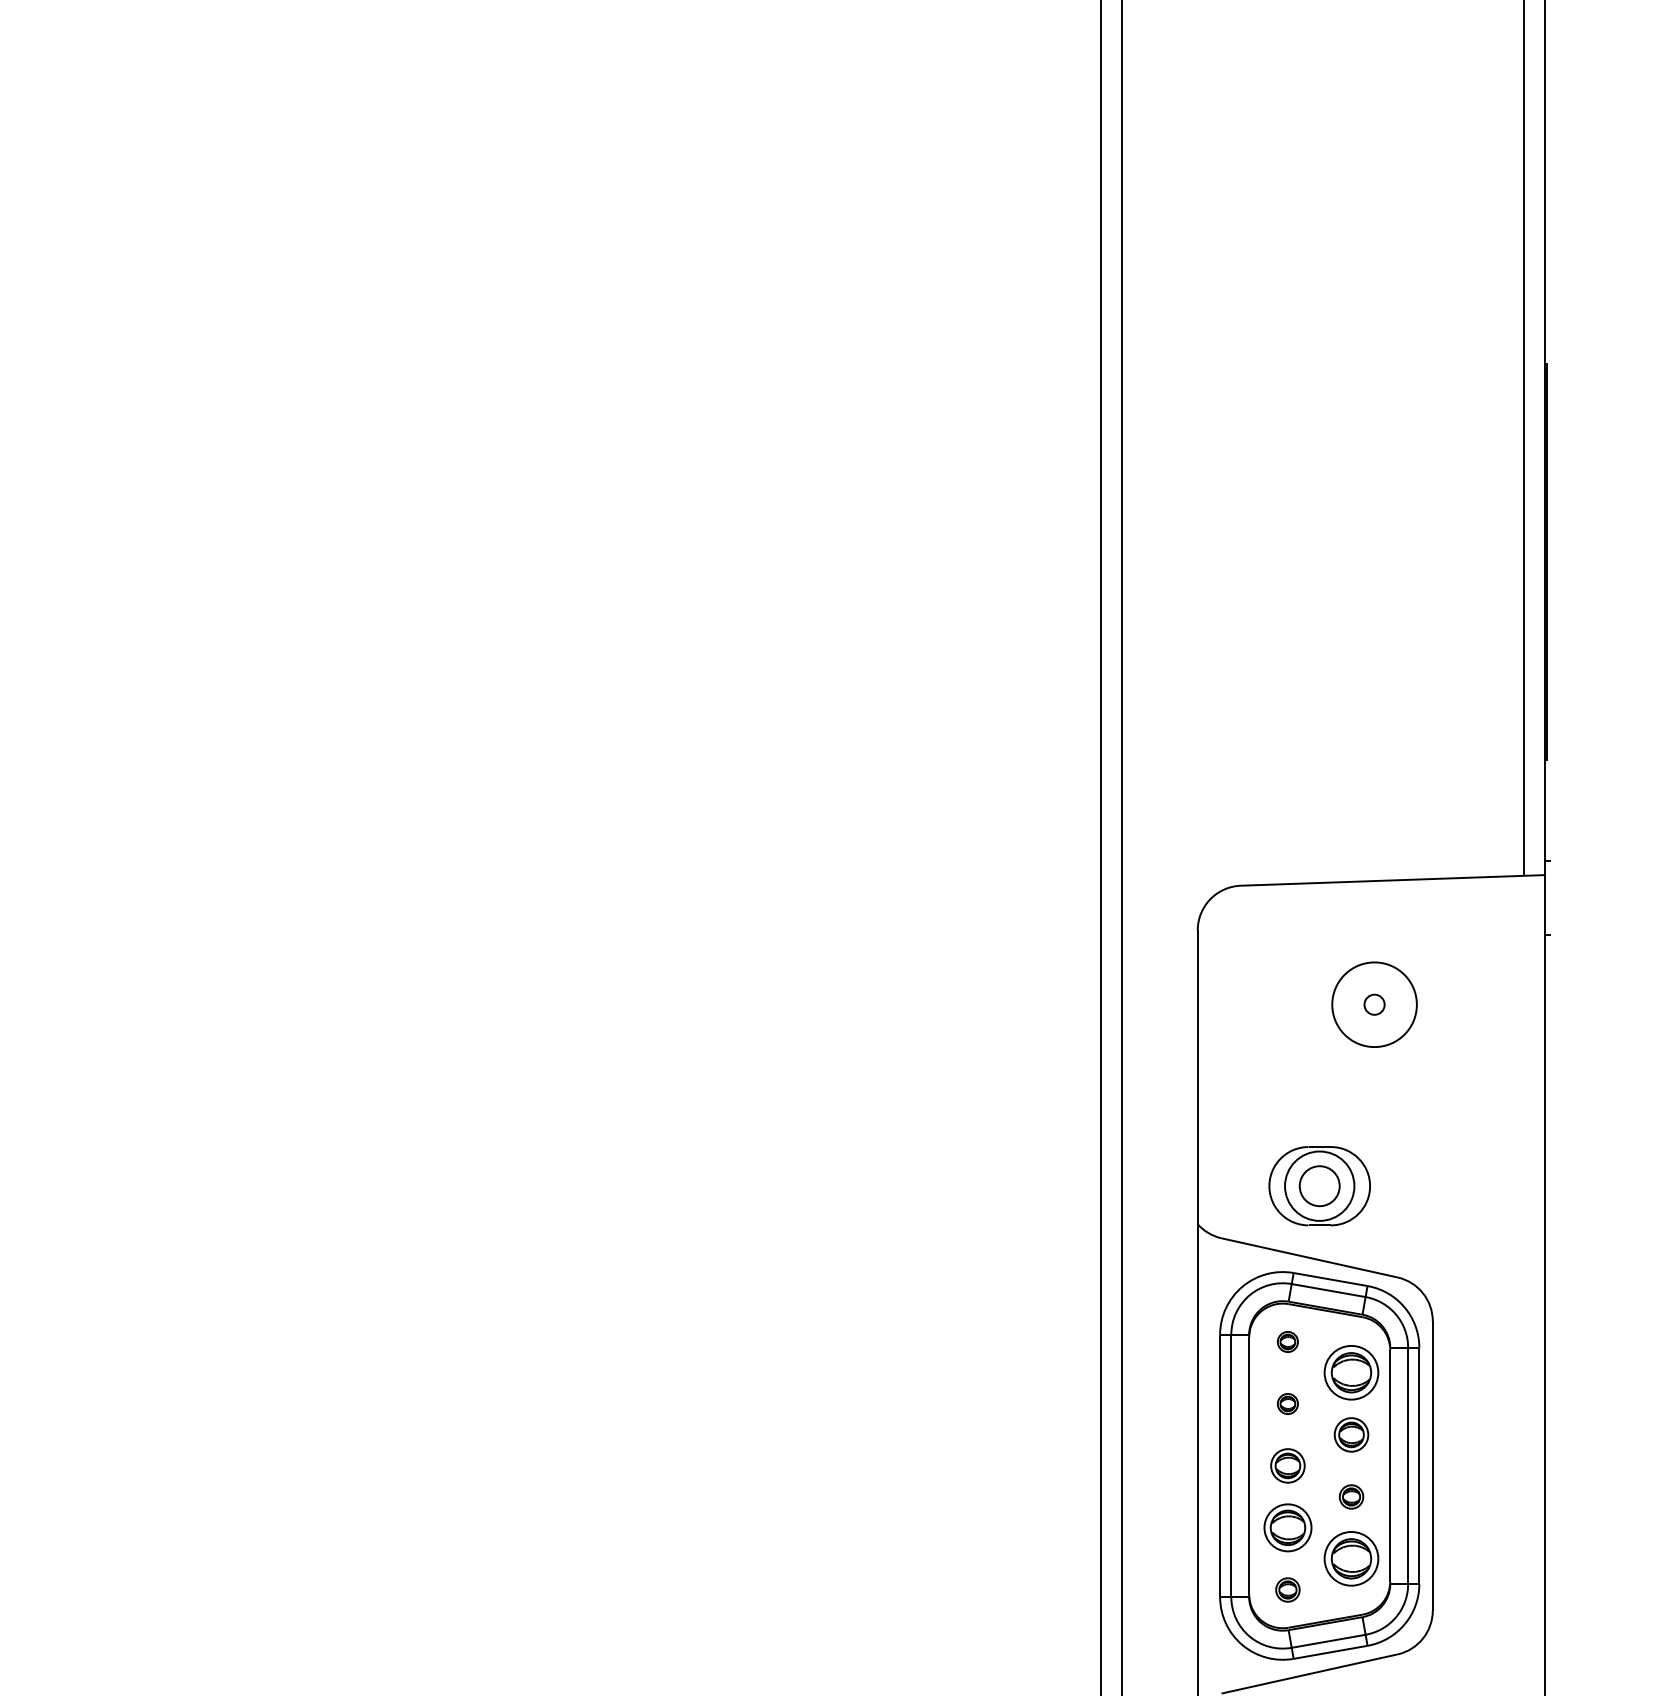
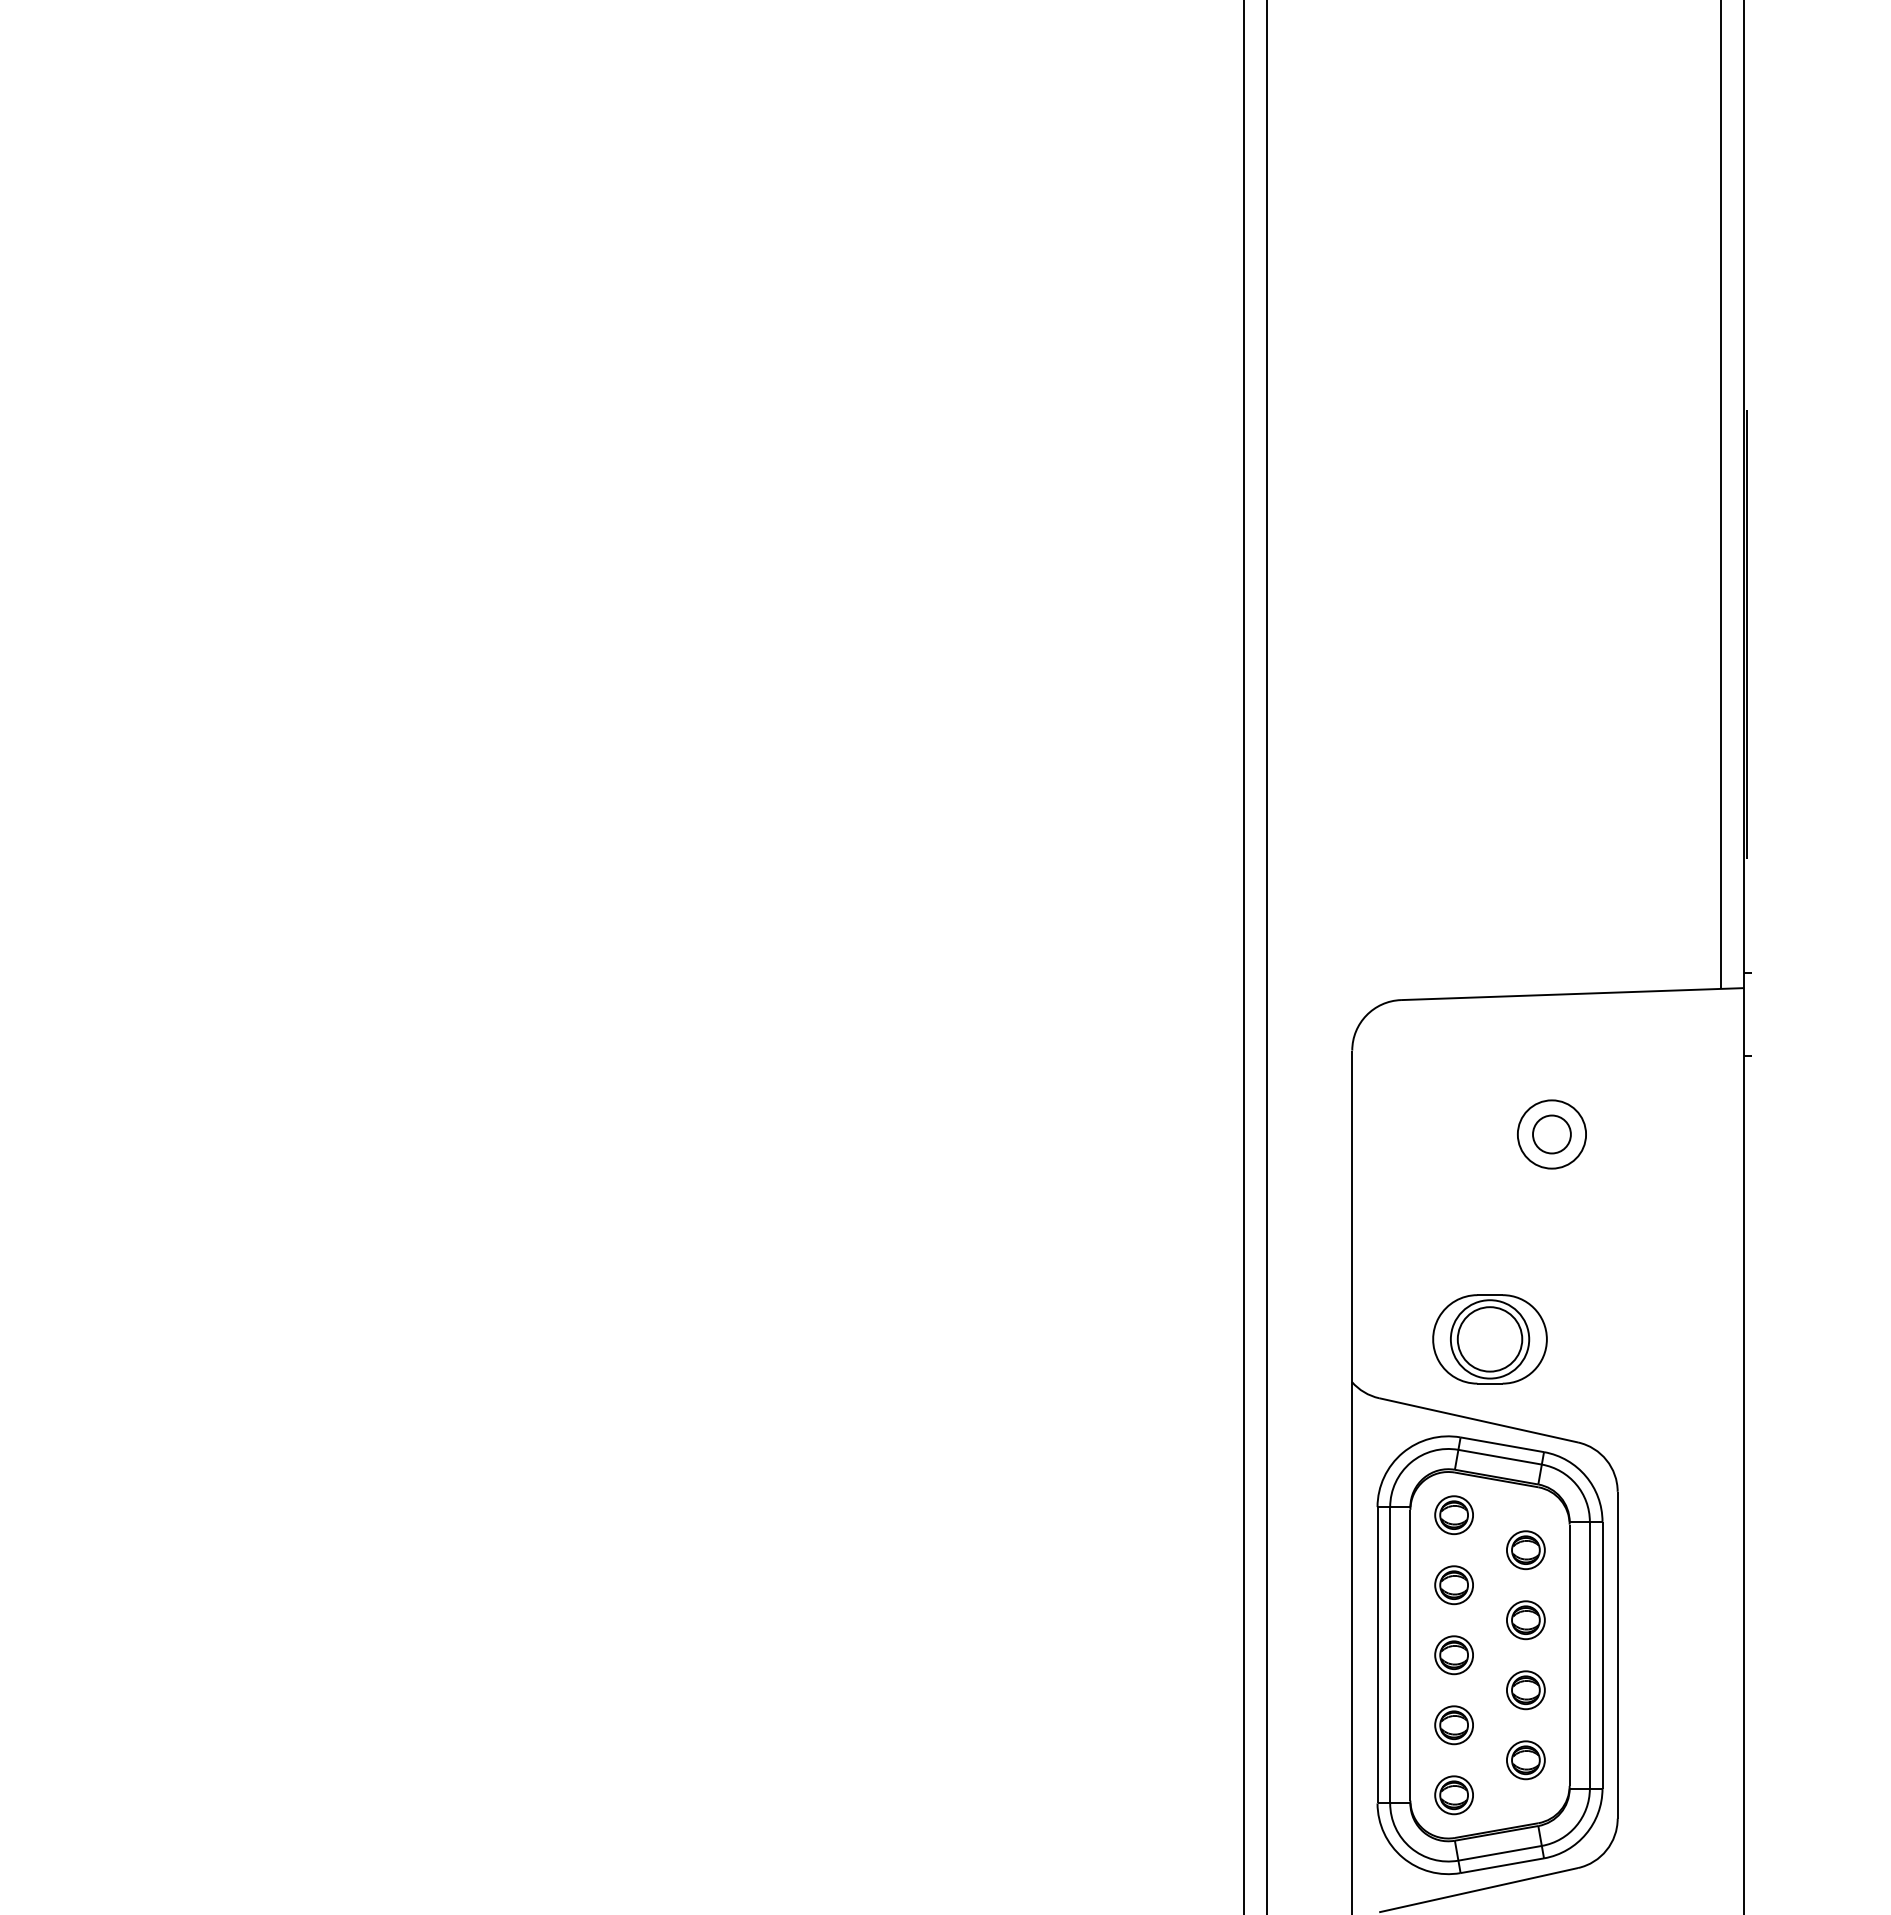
circle: (1374, 1004) -> (1551, 1134), size x0.71
circle: (1374, 1004) -> (1551, 1134), size x1.67
circle: (1319, 1186) -> (1489, 1339), size x1.43
part: (1287, 1342) -> (1453, 1515), size x1.67
part: (1351, 1373) -> (1525, 1550), size x0.62
part: (1287, 1404) -> (1453, 1585), size x1.67
part: (1351, 1497) -> (1525, 1690), size x1.43
part: (1287, 1528) -> (1453, 1725), size x0.71
part: (1351, 1559) -> (1525, 1760), size x0.62
part: (1287, 1590) -> (1453, 1795), size x1.43

